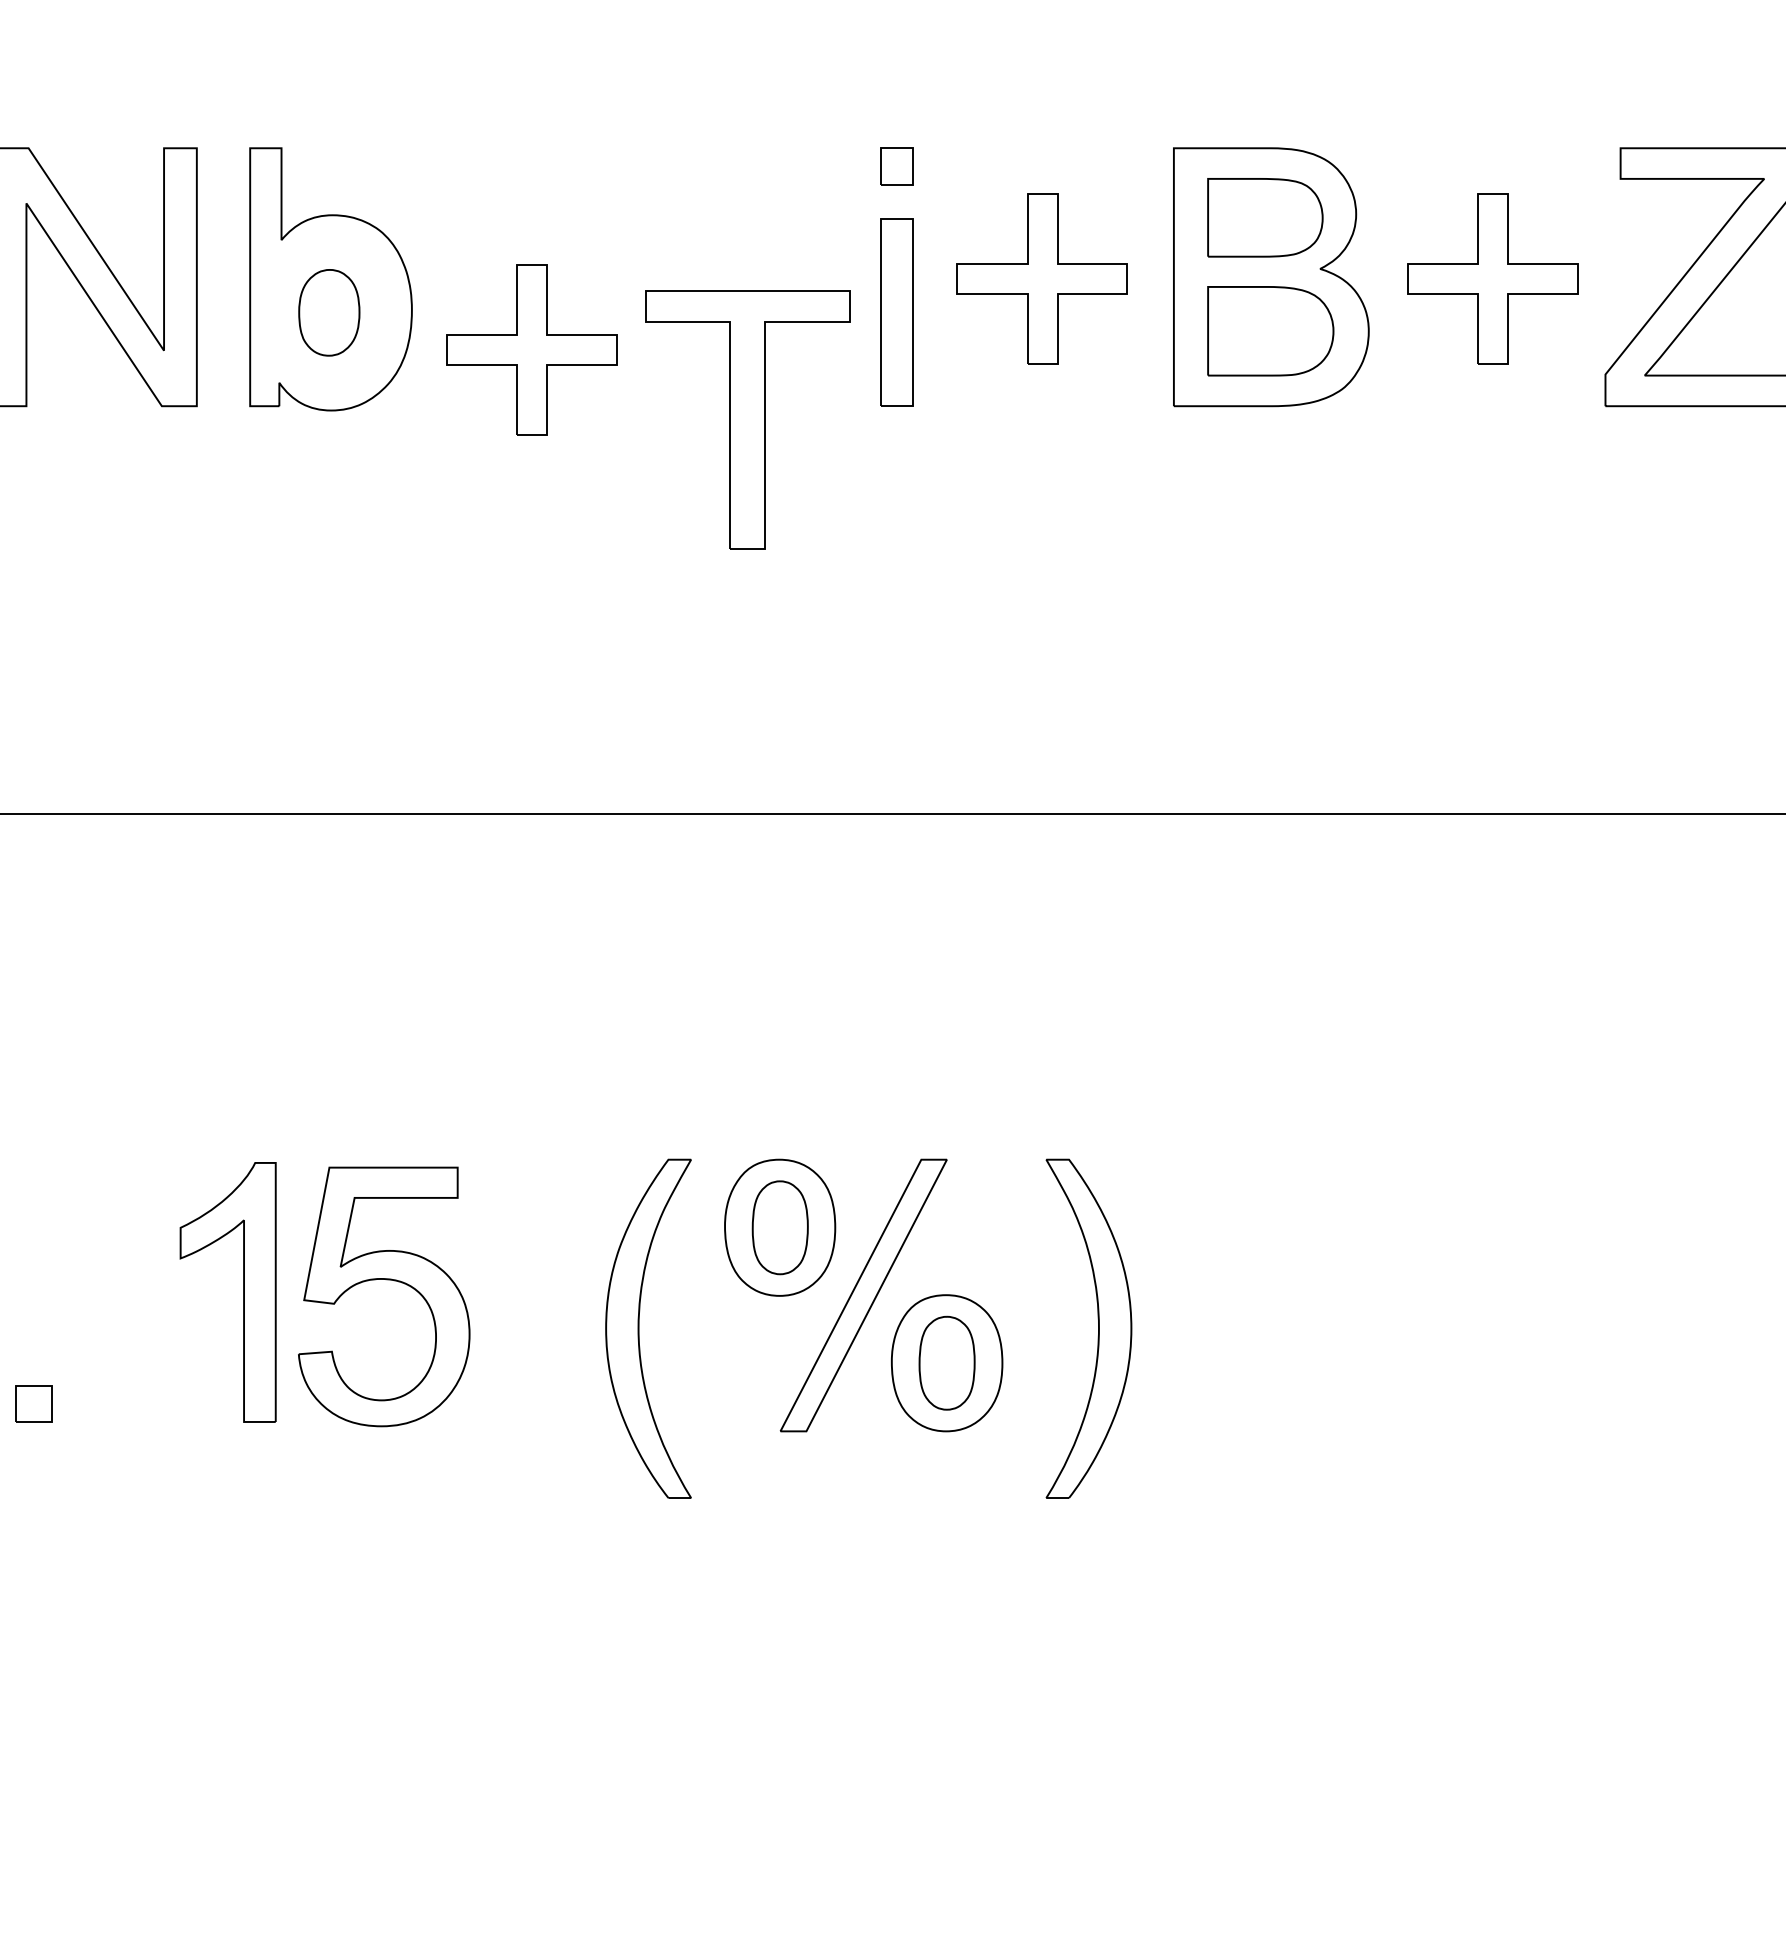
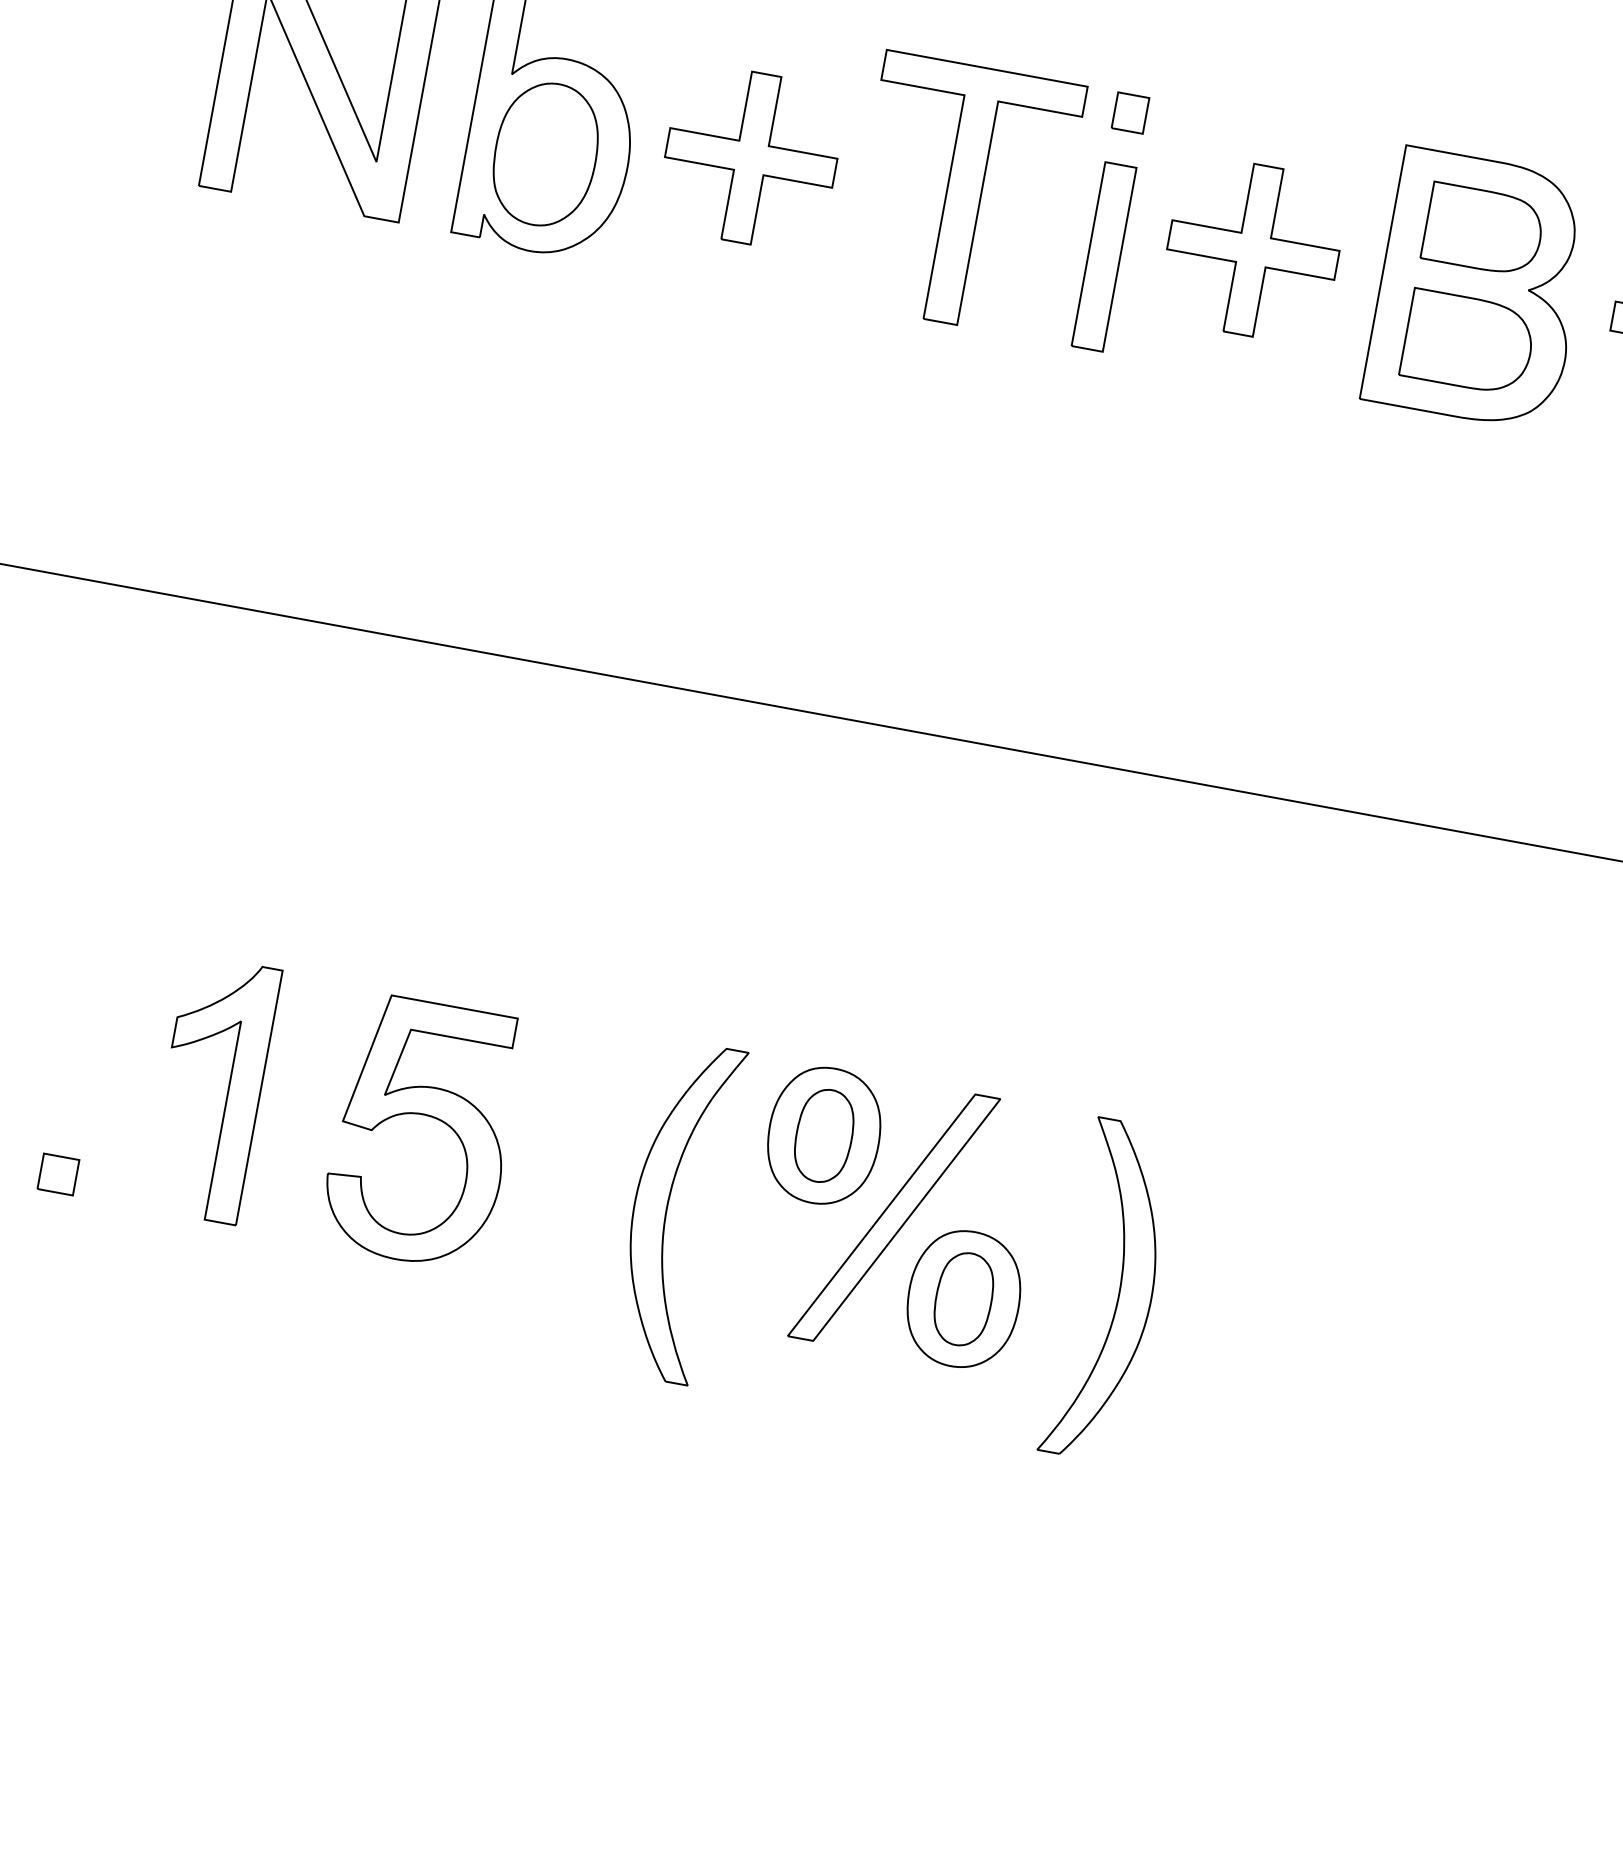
part: (329, 312) -> (546, 154), size x1.67
part: (531, 349) -> (750, 157), moved
part: (747, 419) -> (963, 194), moved
part: (243, 1292) -> (227, 1092), moved

